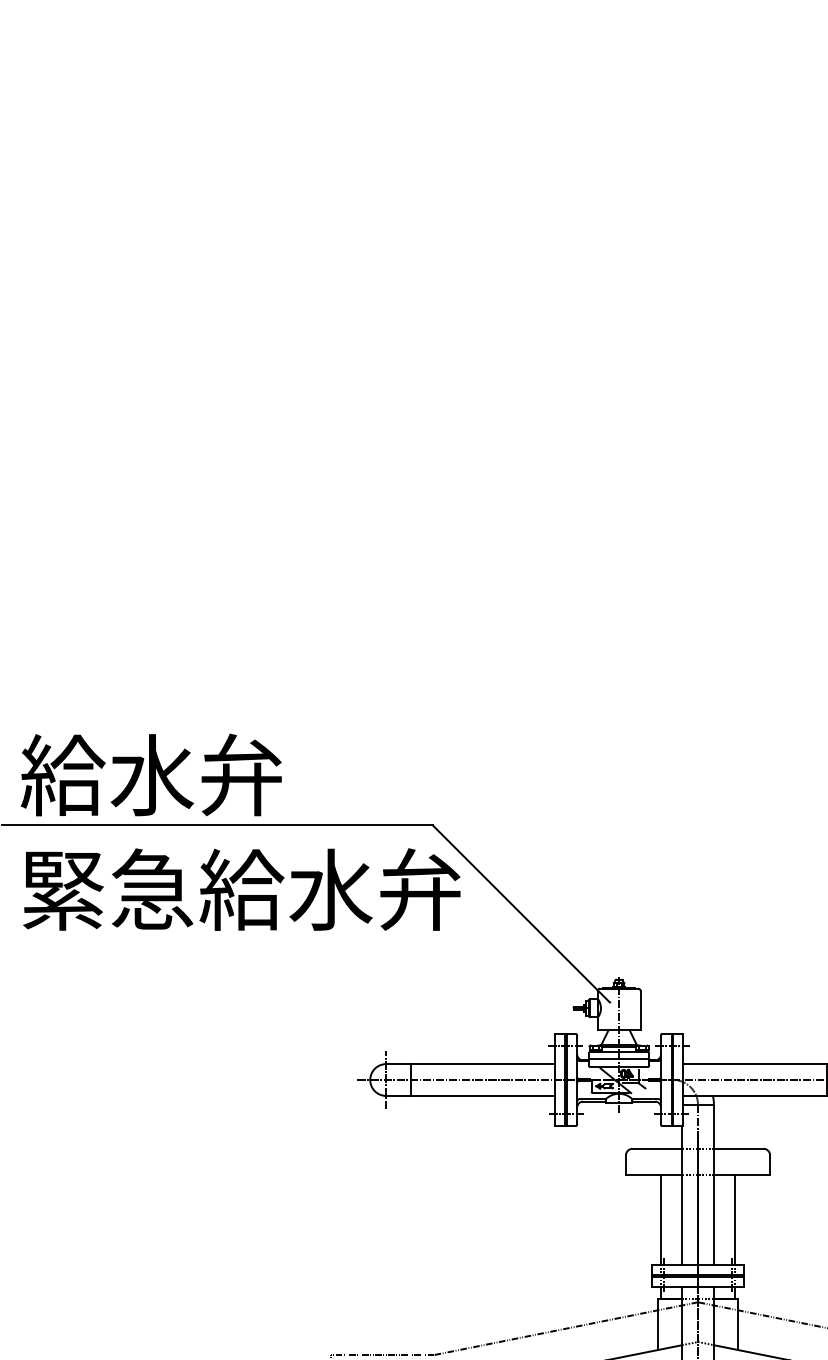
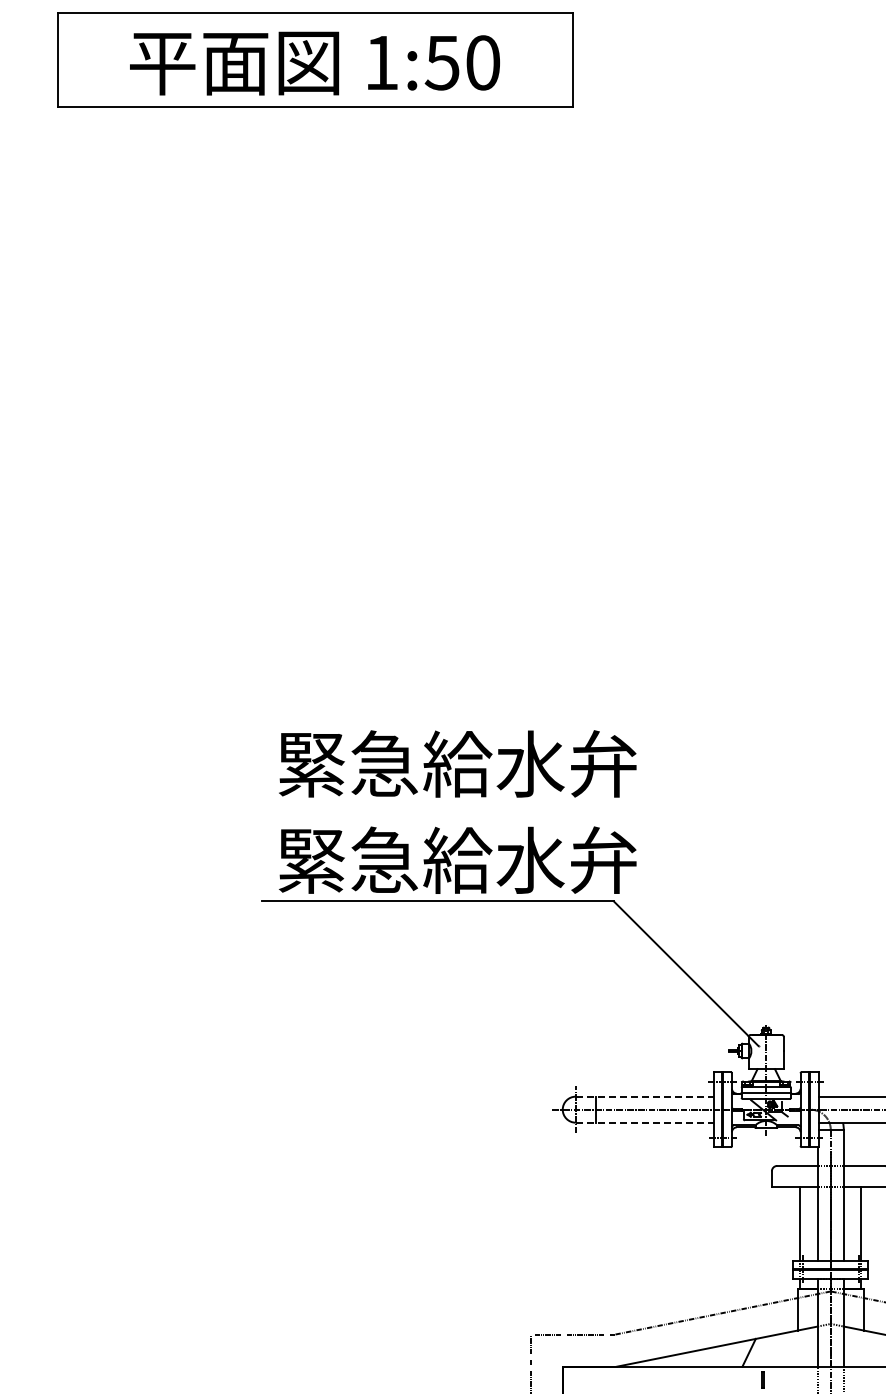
text: (240, 774) -> (456, 859), 給水弁 -> 緊急給水弁
text: (241, 889) -> (457, 763), moved
line: (471, 1063) -> (645, 1096), solid -> dashed
line: (471, 1095) -> (645, 1122), solid -> dashed

